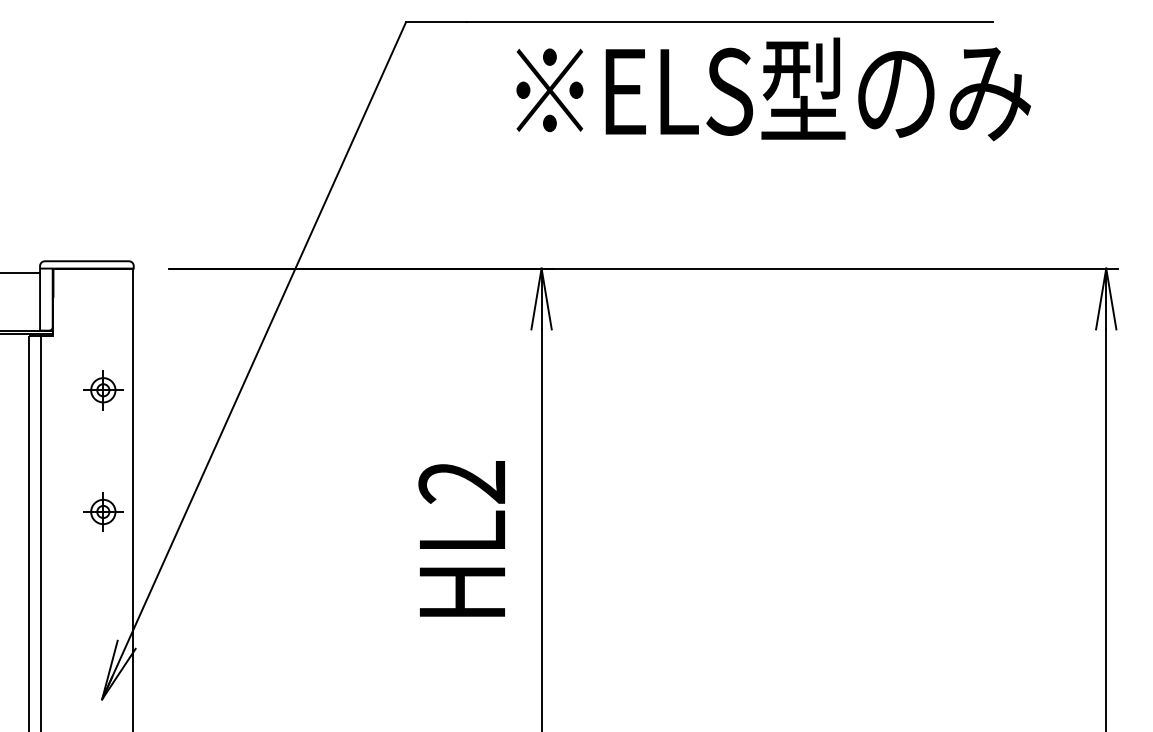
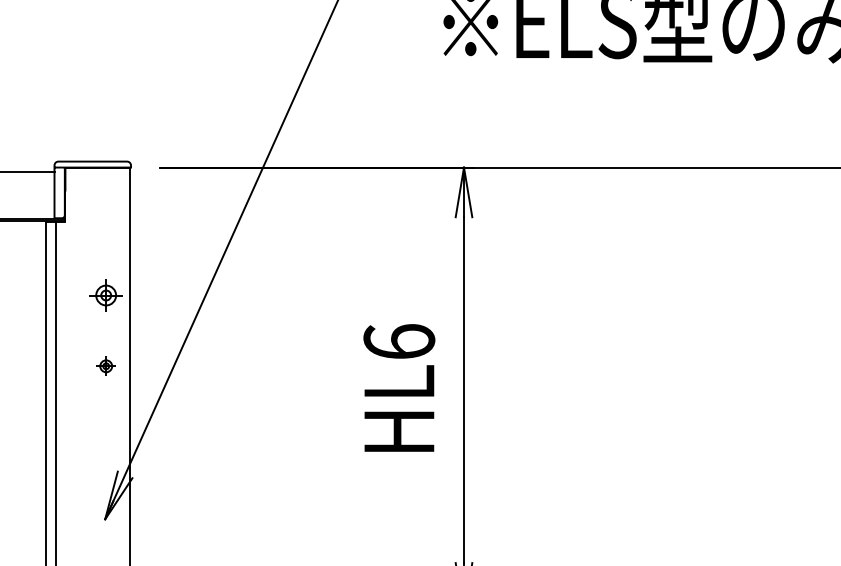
part: (103, 390) -> (106, 295), moved
text: (462, 481) -> (399, 341), HL2 -> HL6
part: (103, 511) -> (106, 365), size x0.6

